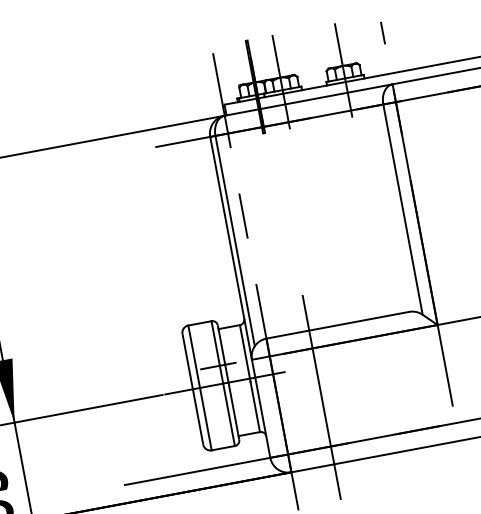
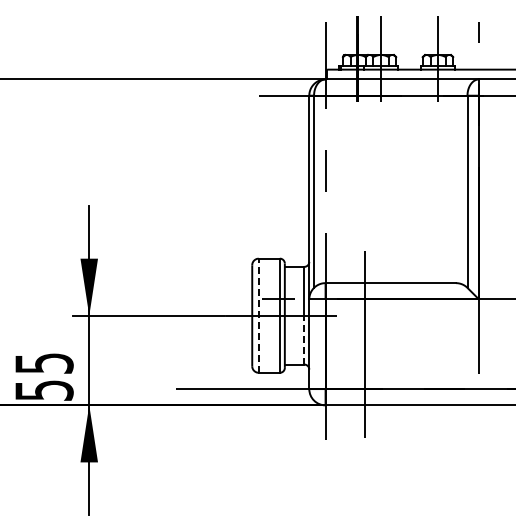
line: (199, 387) -> (258, 315), solid -> dashed
line: (255, 406) -> (304, 341), solid -> dashed

